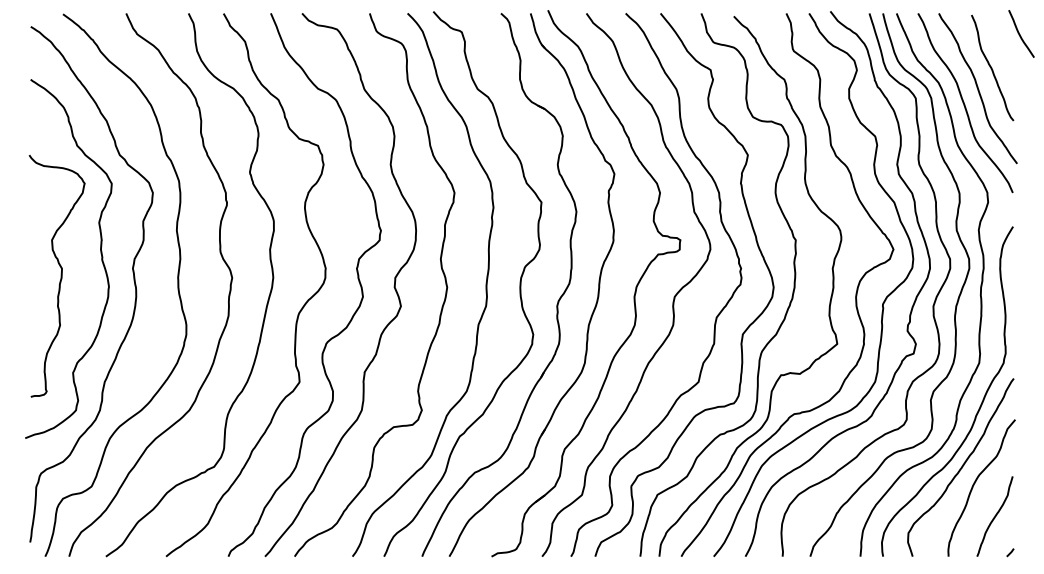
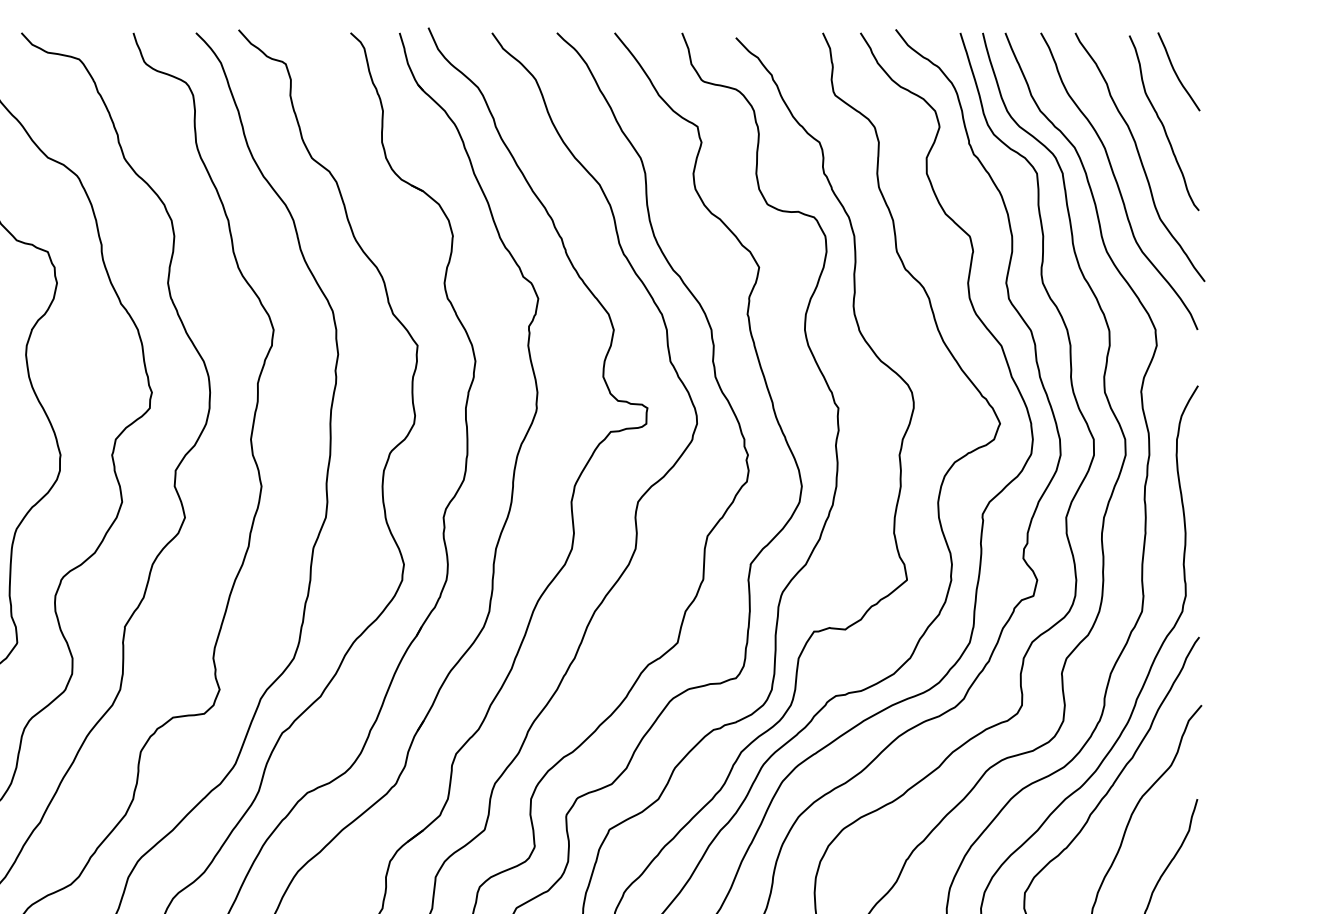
curve: (1020, 34) -> (1177, 72), moved

